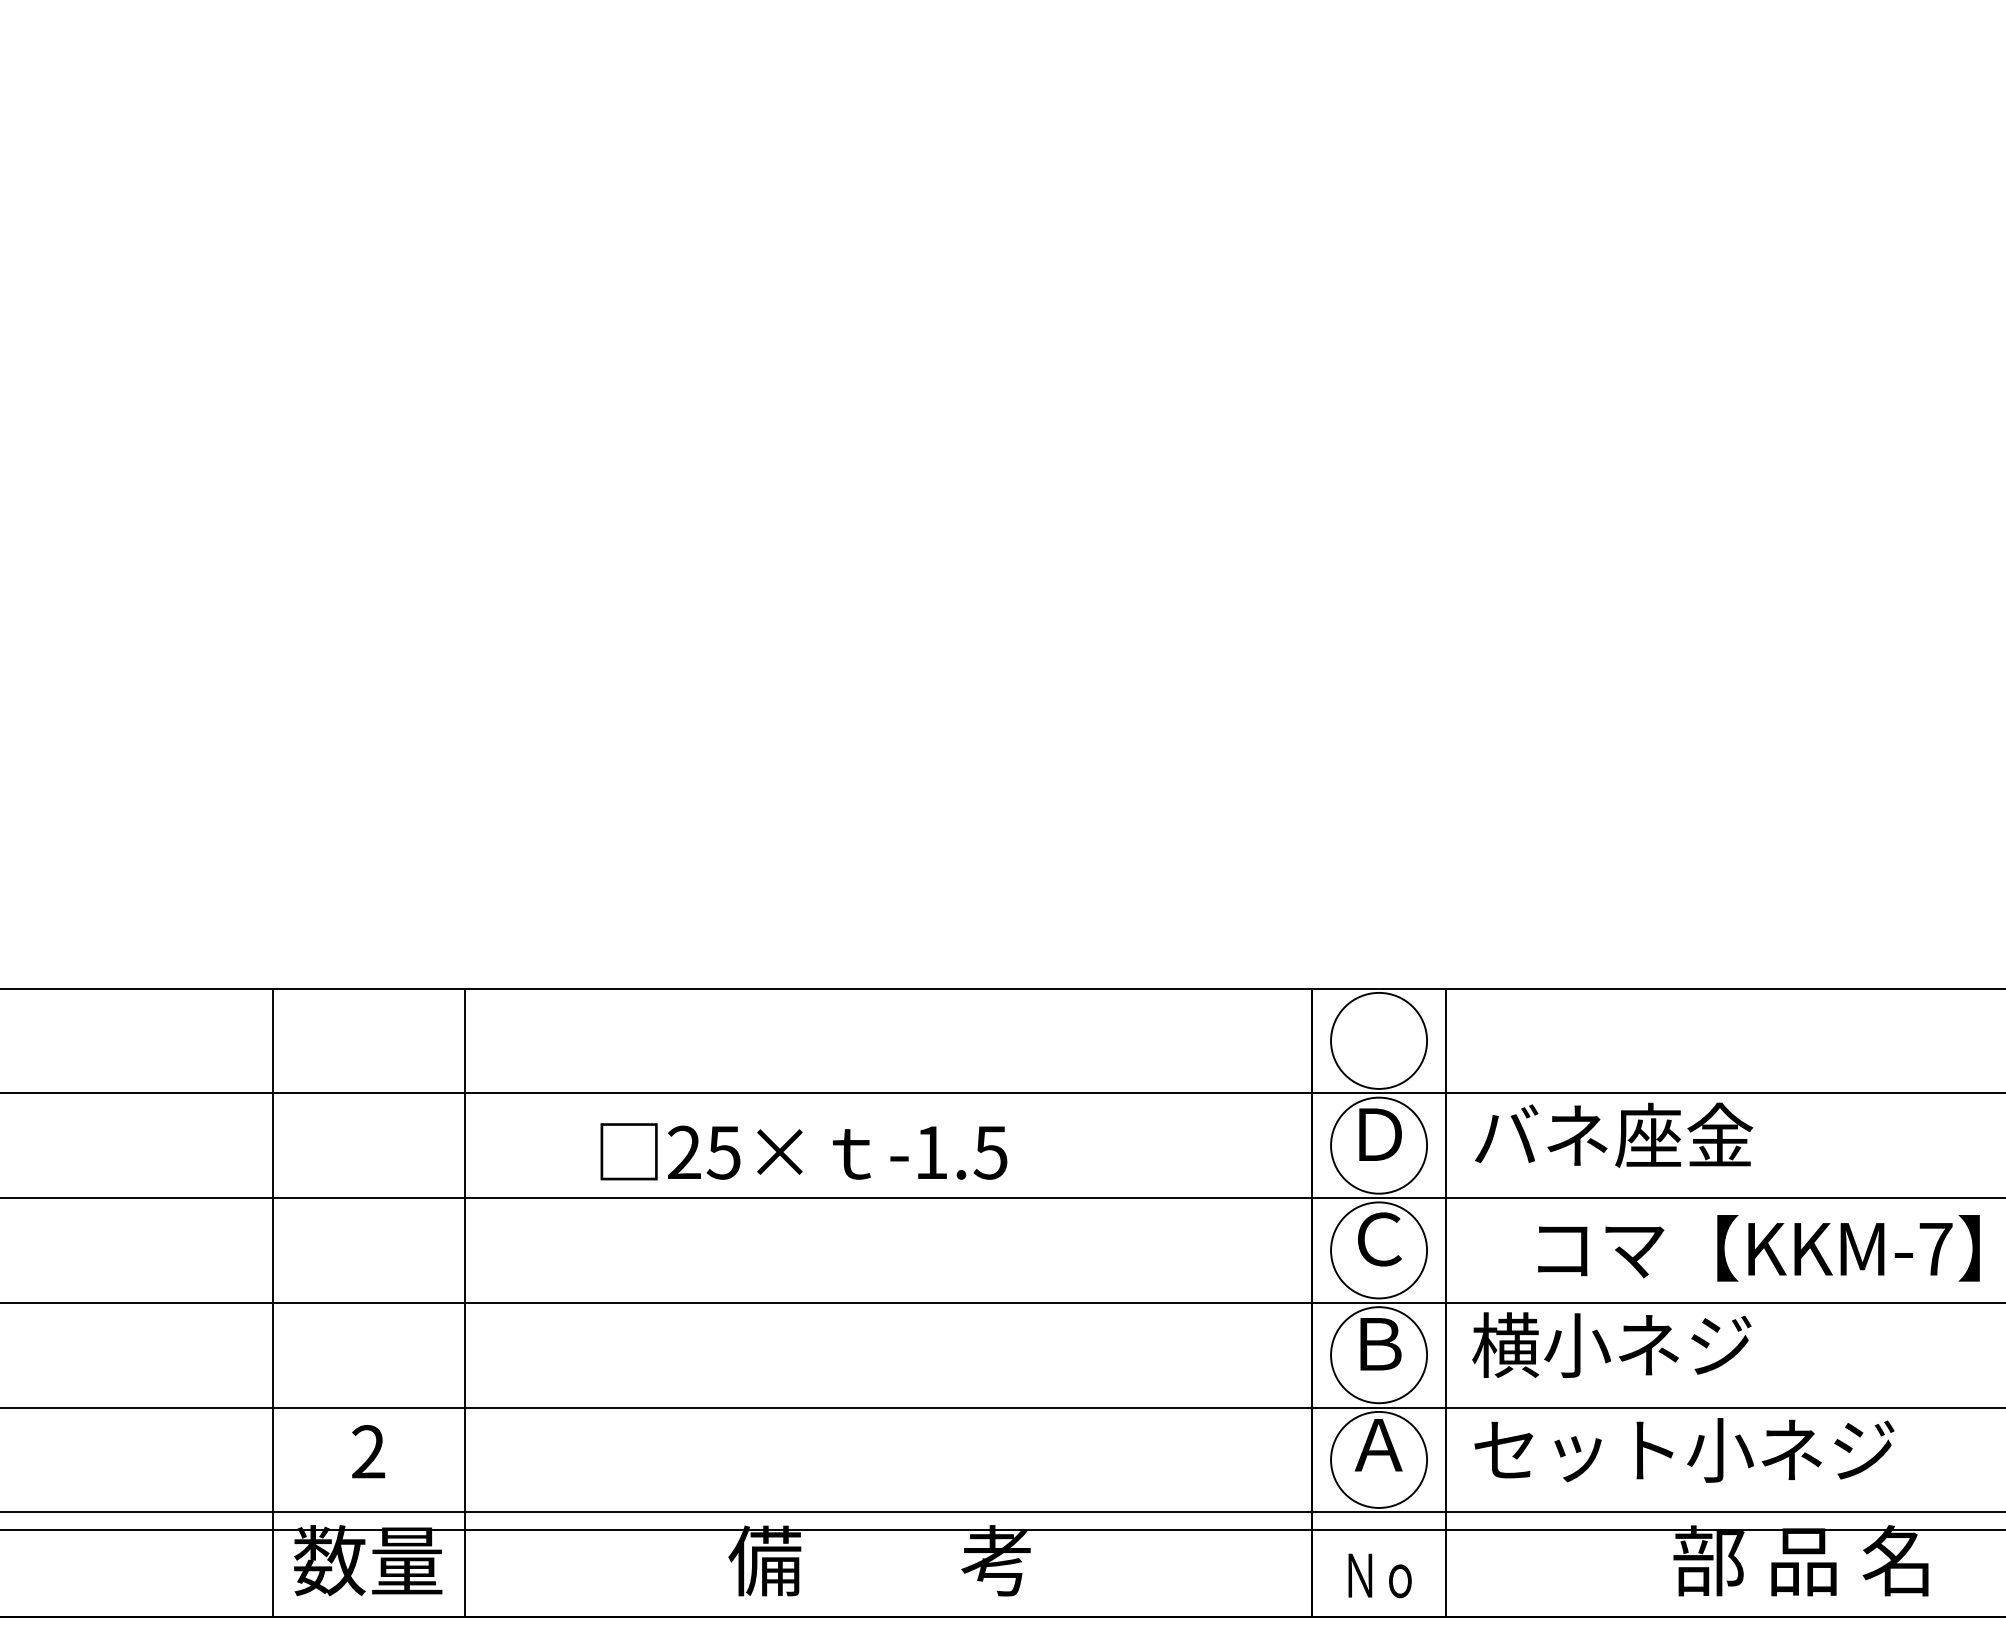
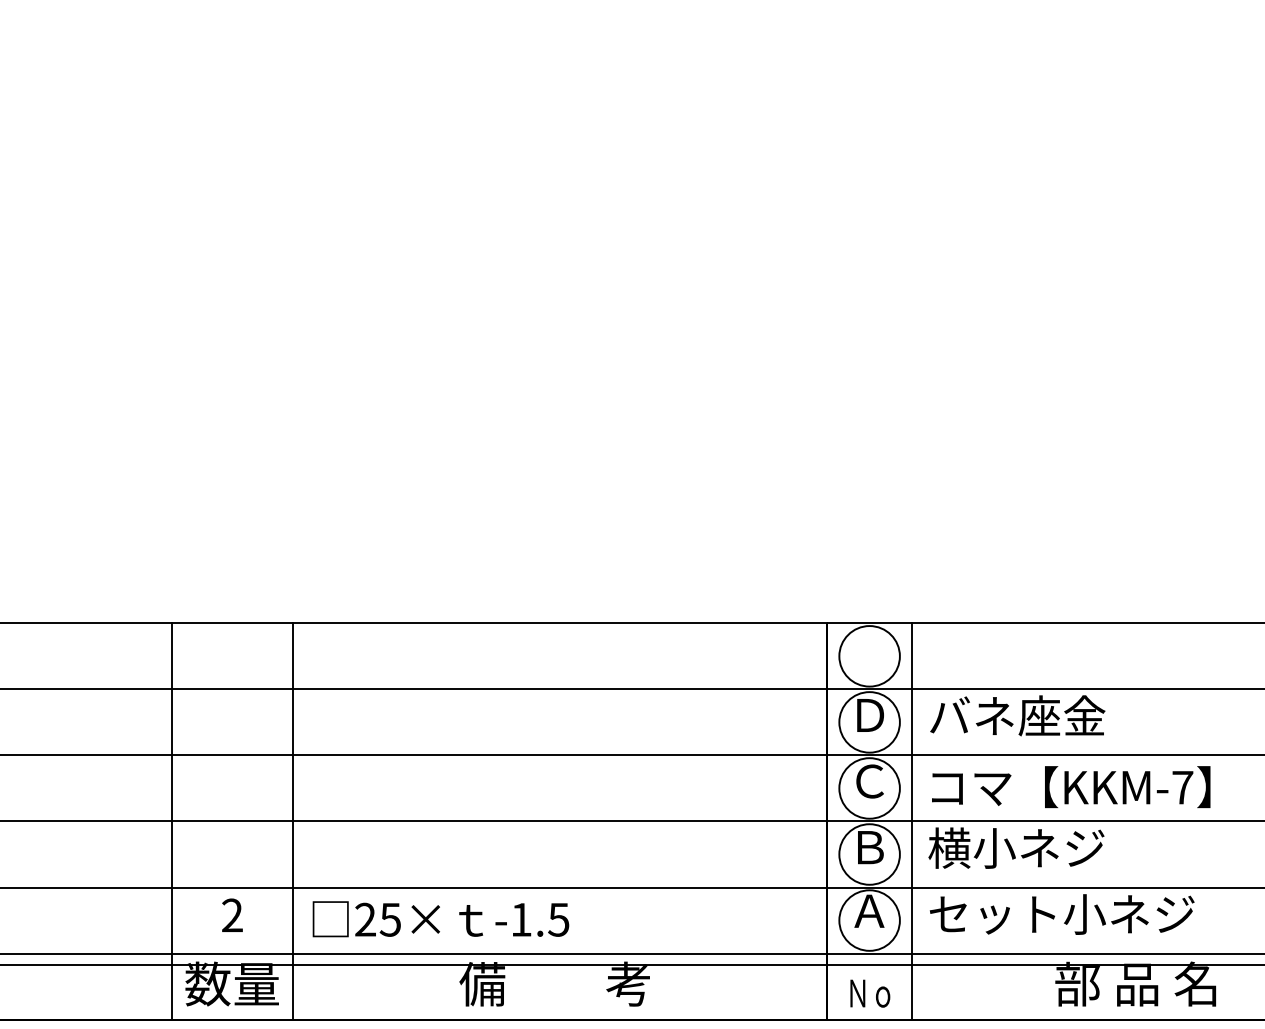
text: (803, 1152) -> (440, 919), moved
text: (1759, 1248) -> (1071, 787), moved

